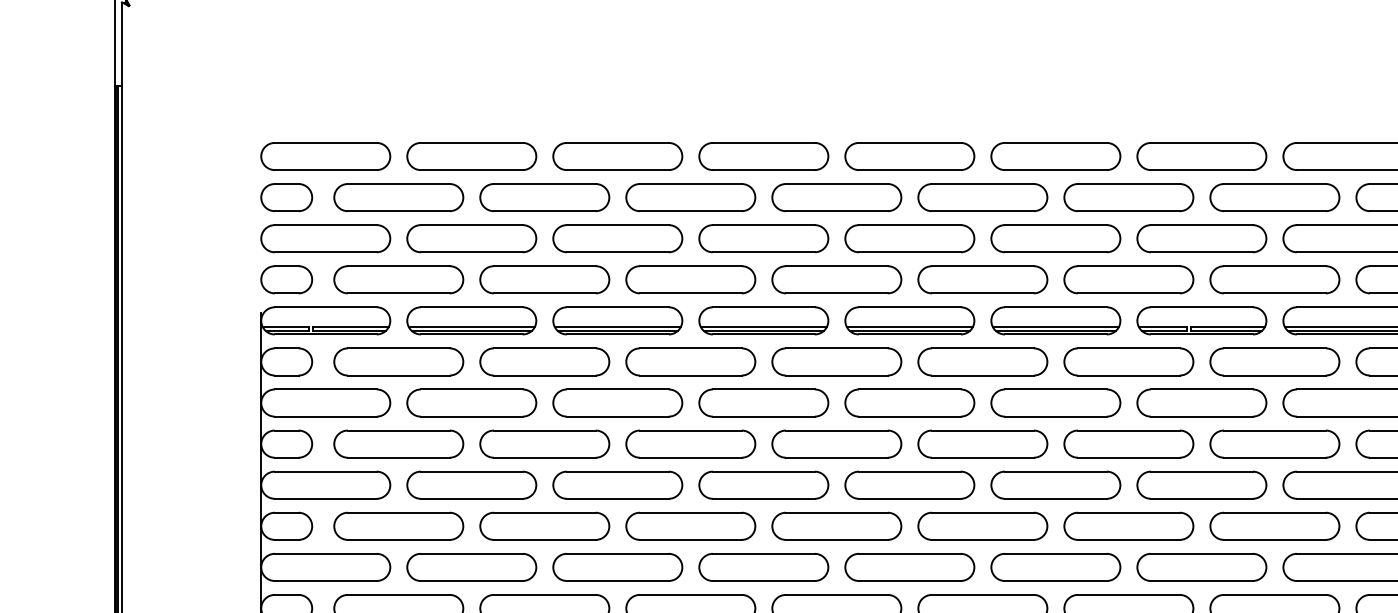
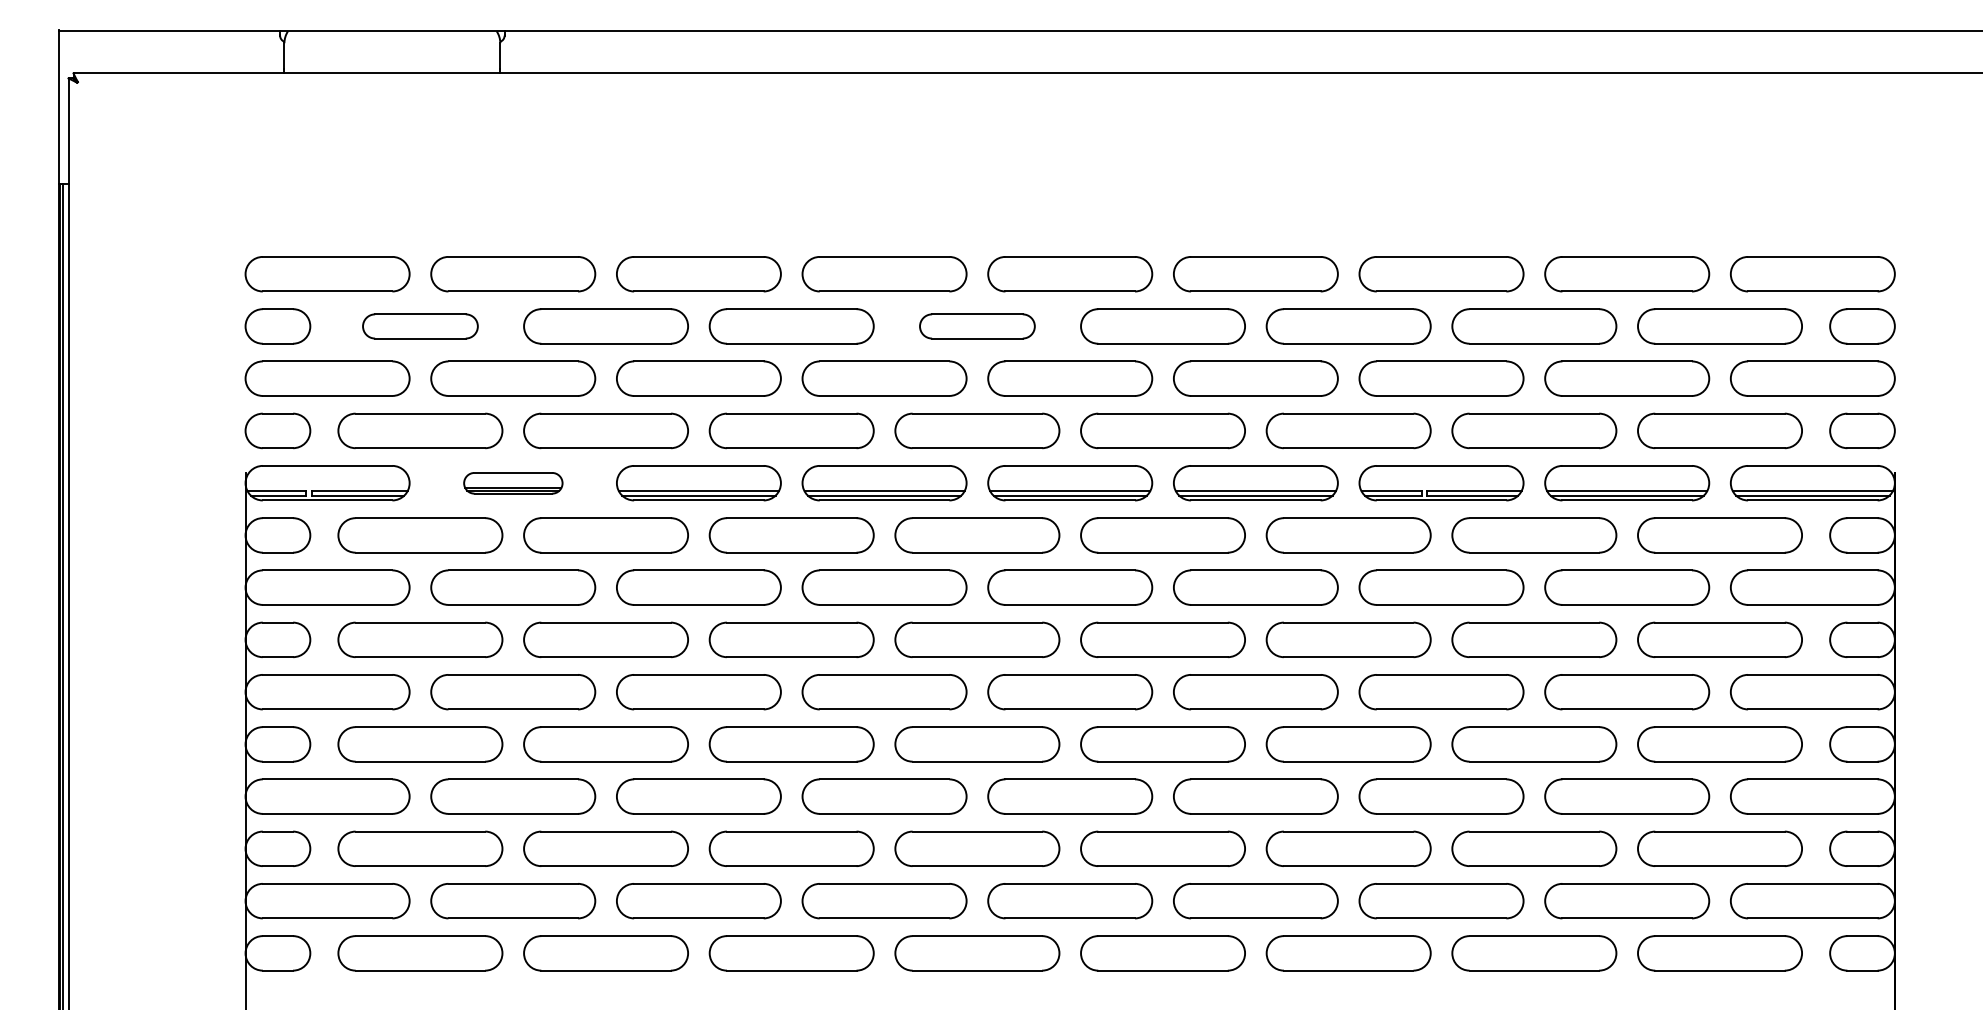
part: (398, 197) -> (420, 326), size x0.7
part: (836, 197) -> (977, 326), size x0.7
part: (471, 321) -> (513, 483), size x0.6

